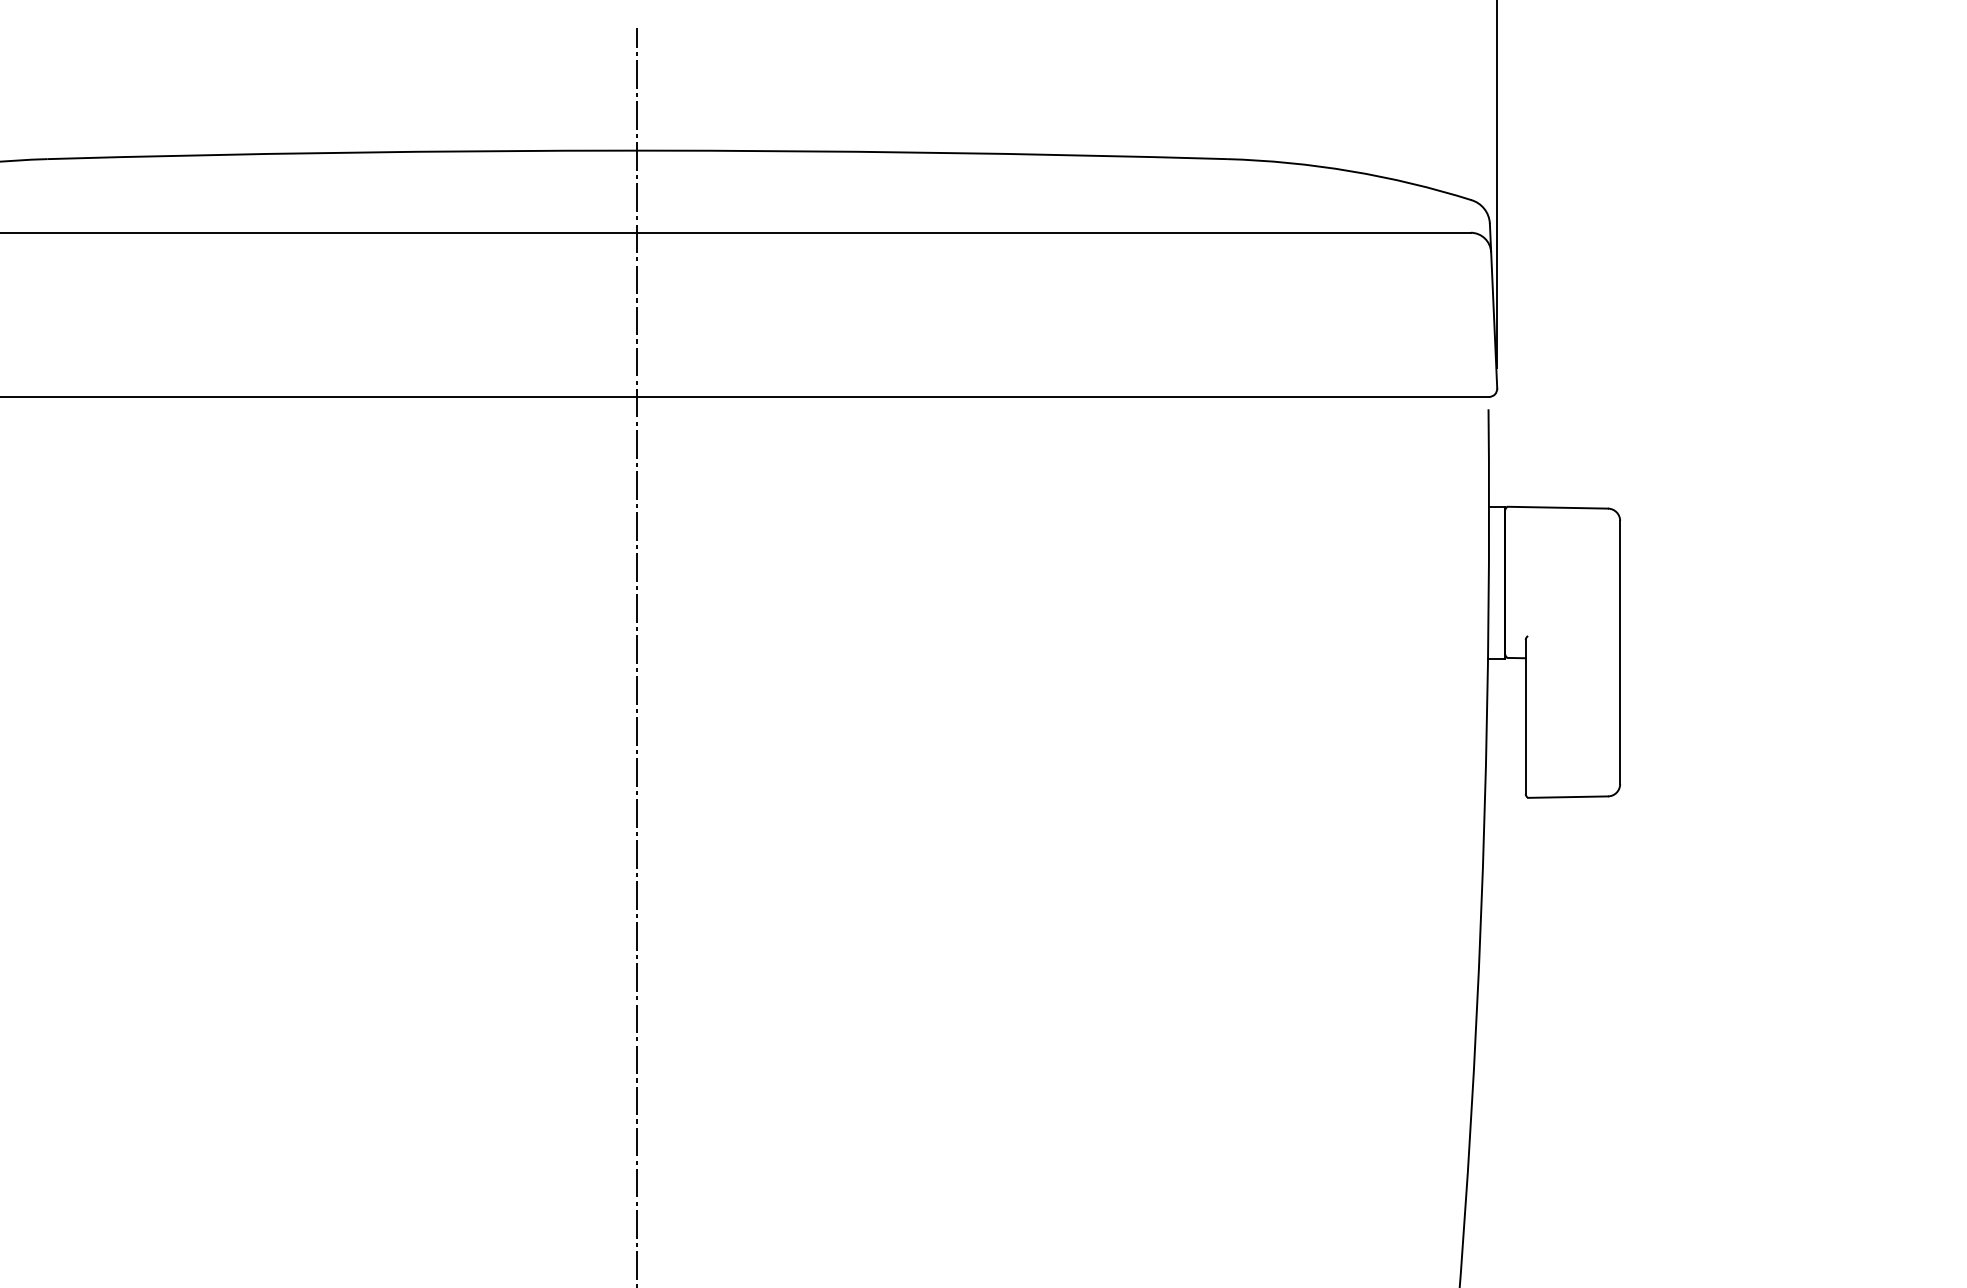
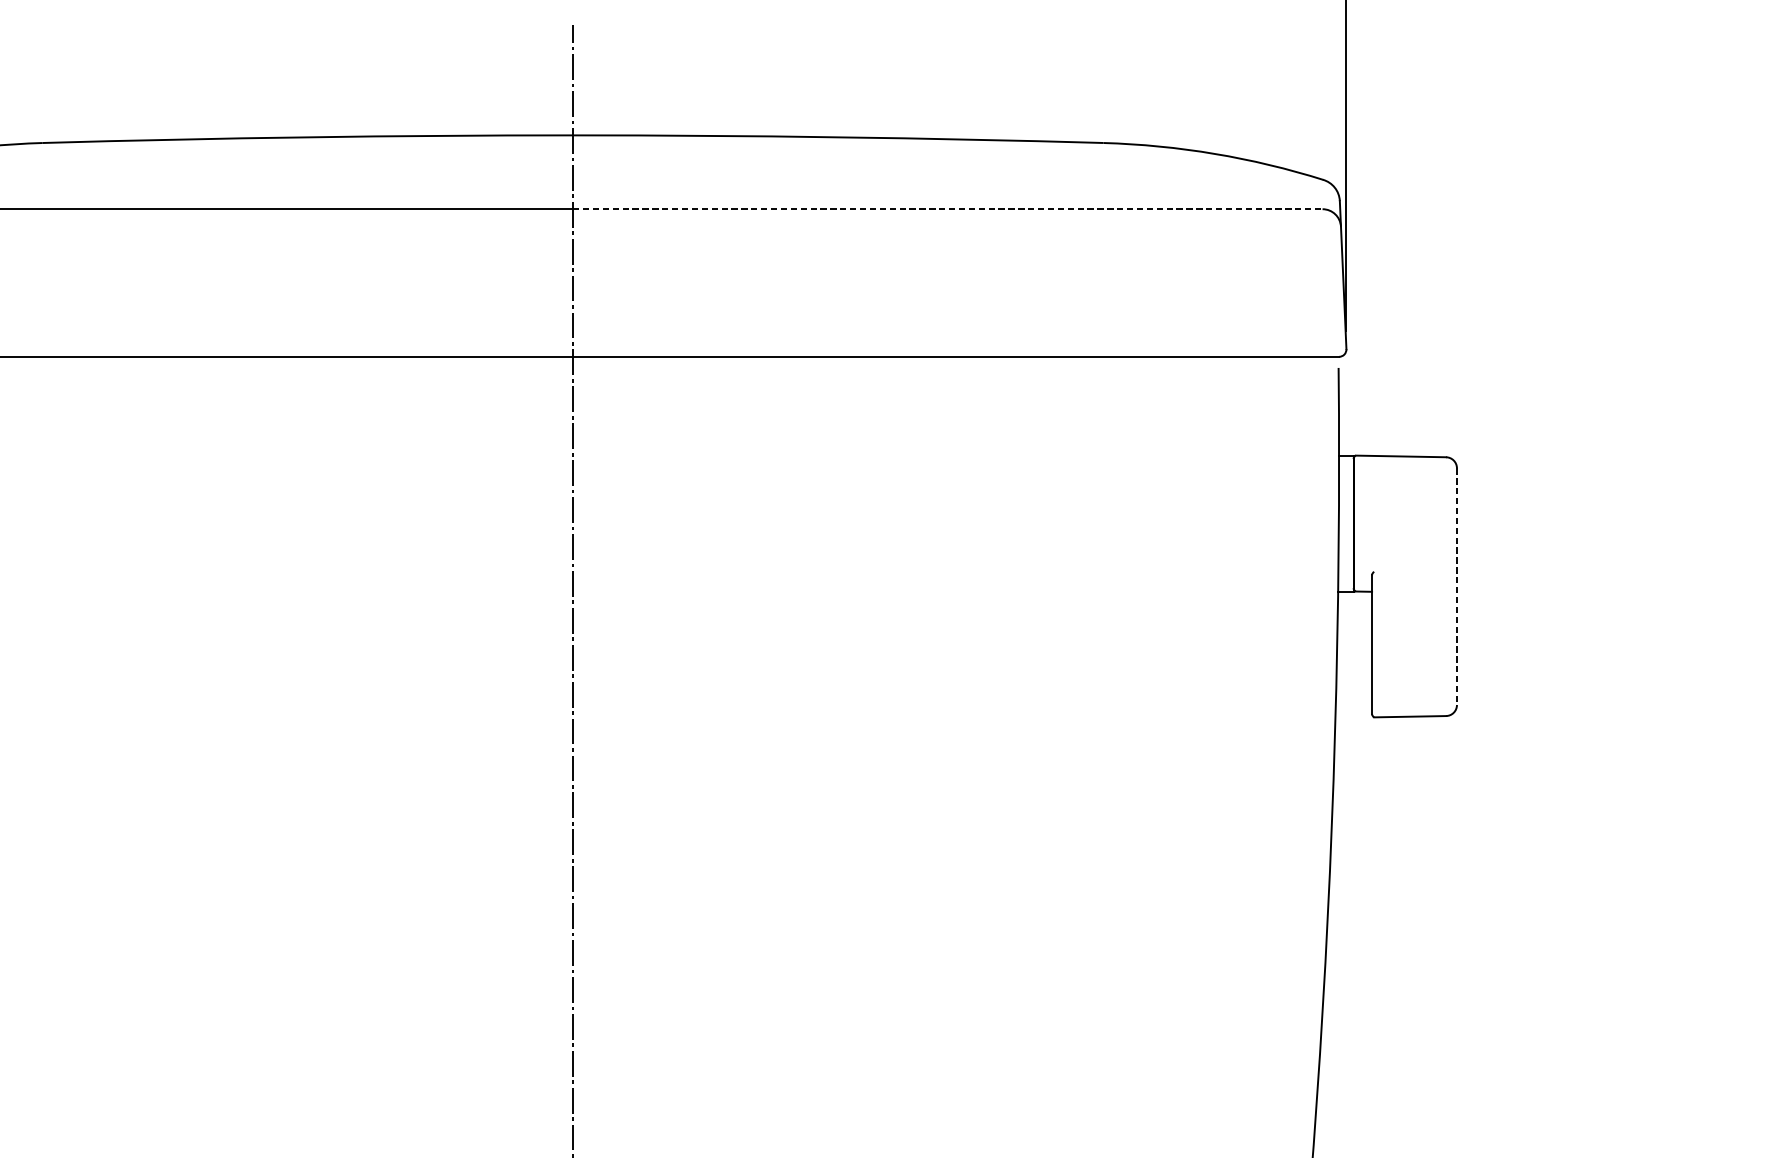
line: (1053, 232) -> (947, 208), solid -> dashed
line: (1620, 652) -> (1457, 586), solid -> dashed

